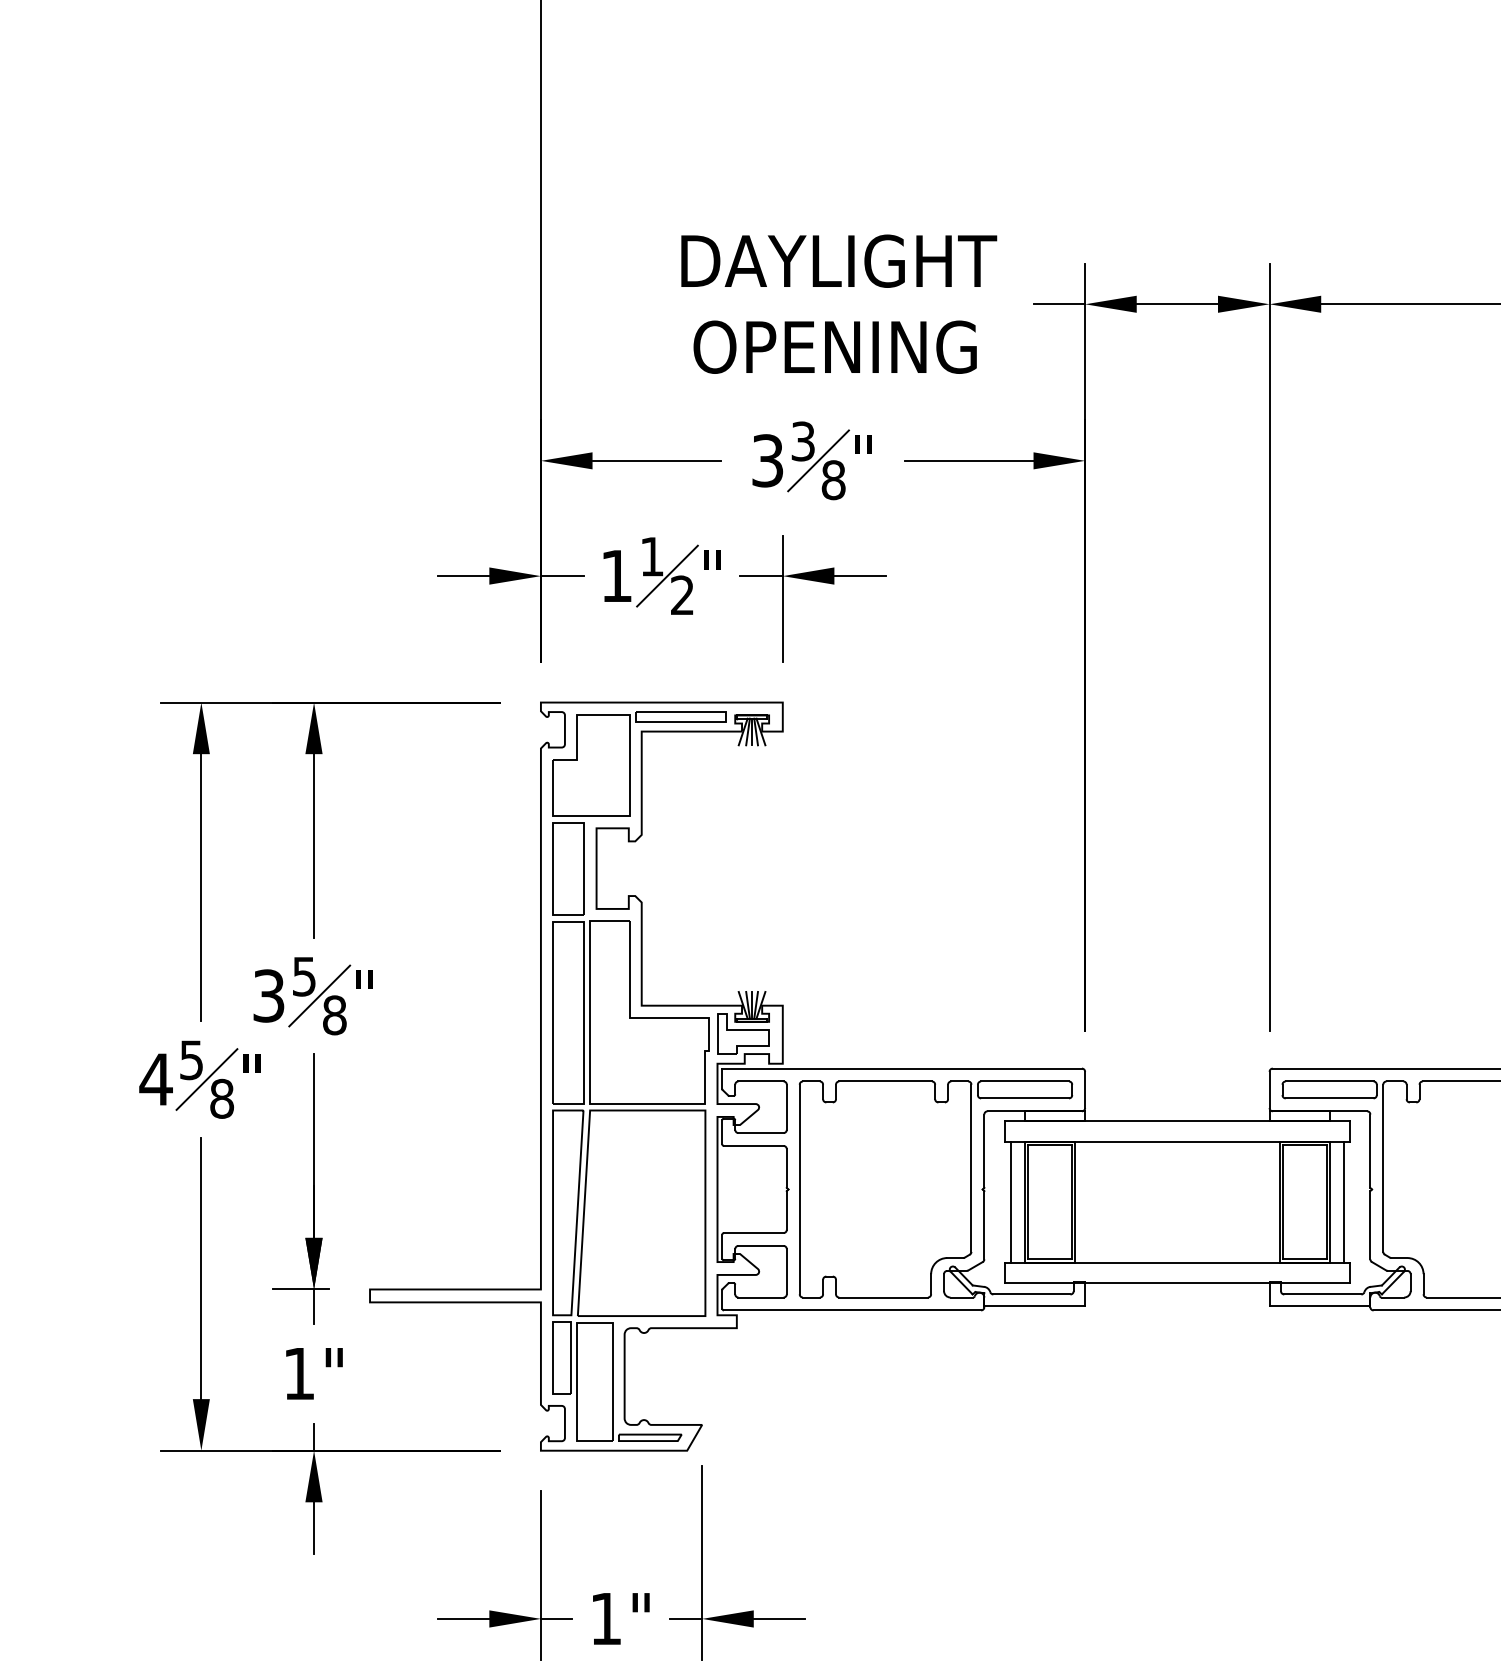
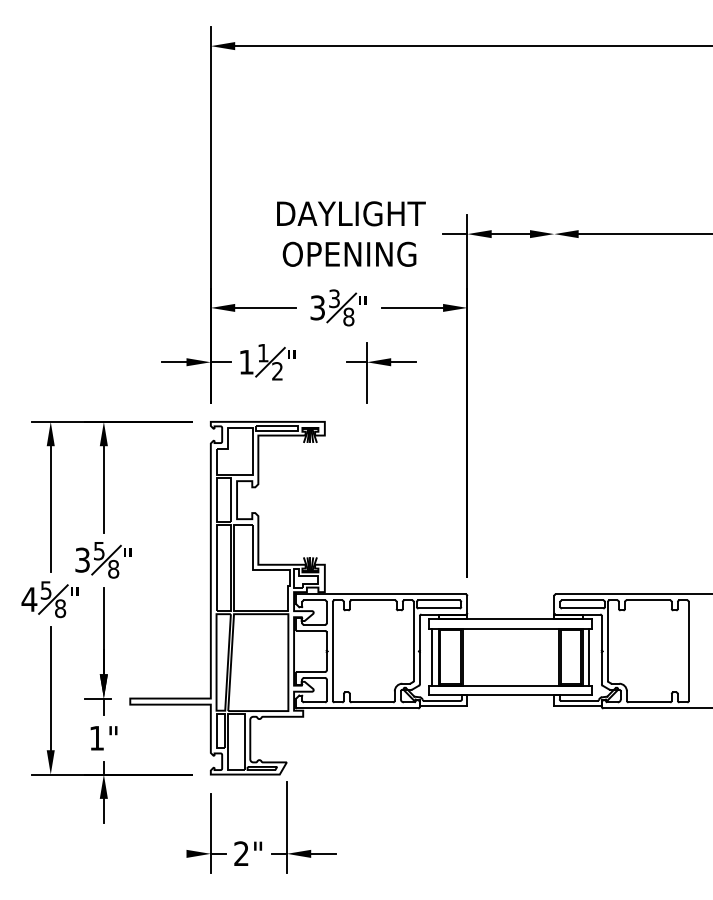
part: (820, 582) -> (384, 365), moved
line: (1269, 646) -> (554, 395), removed
line: (463, 1618) -> (174, 853), removed
text: (605, 1618) -> (241, 853), 1" -> 2"

